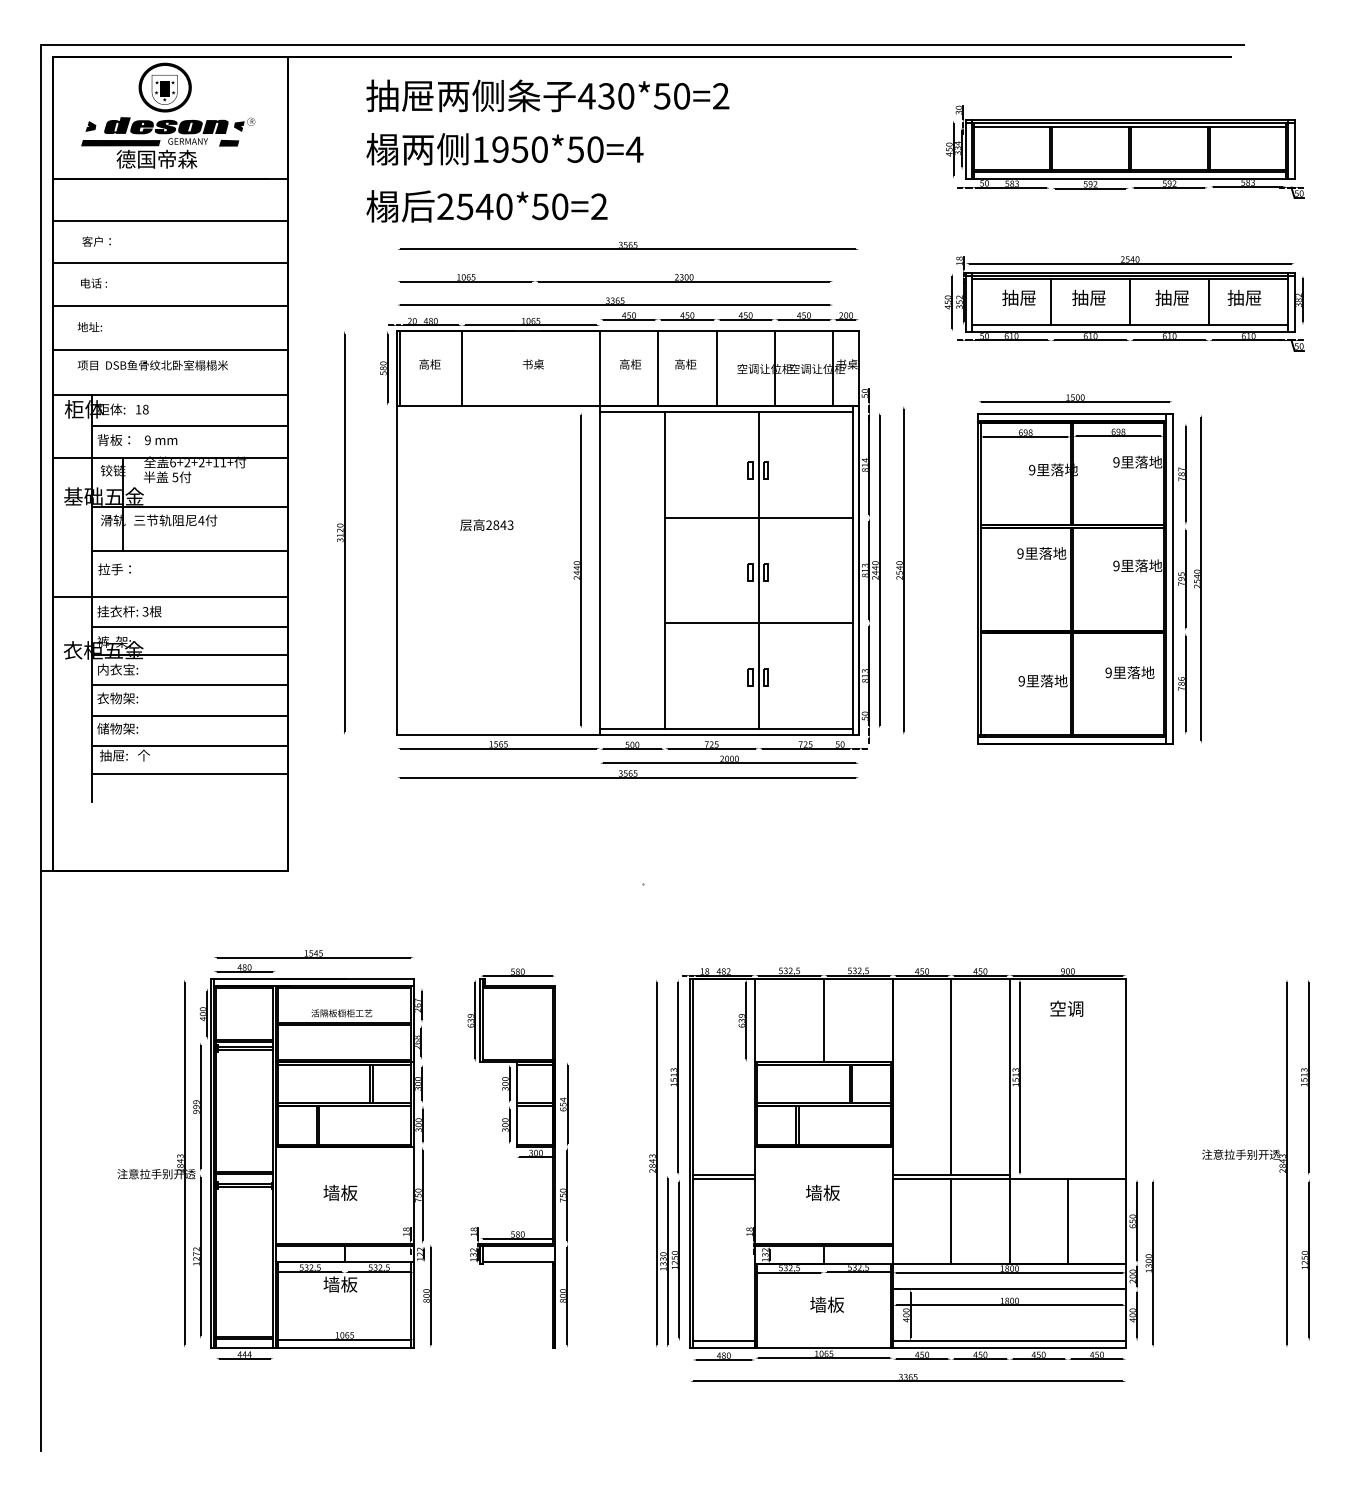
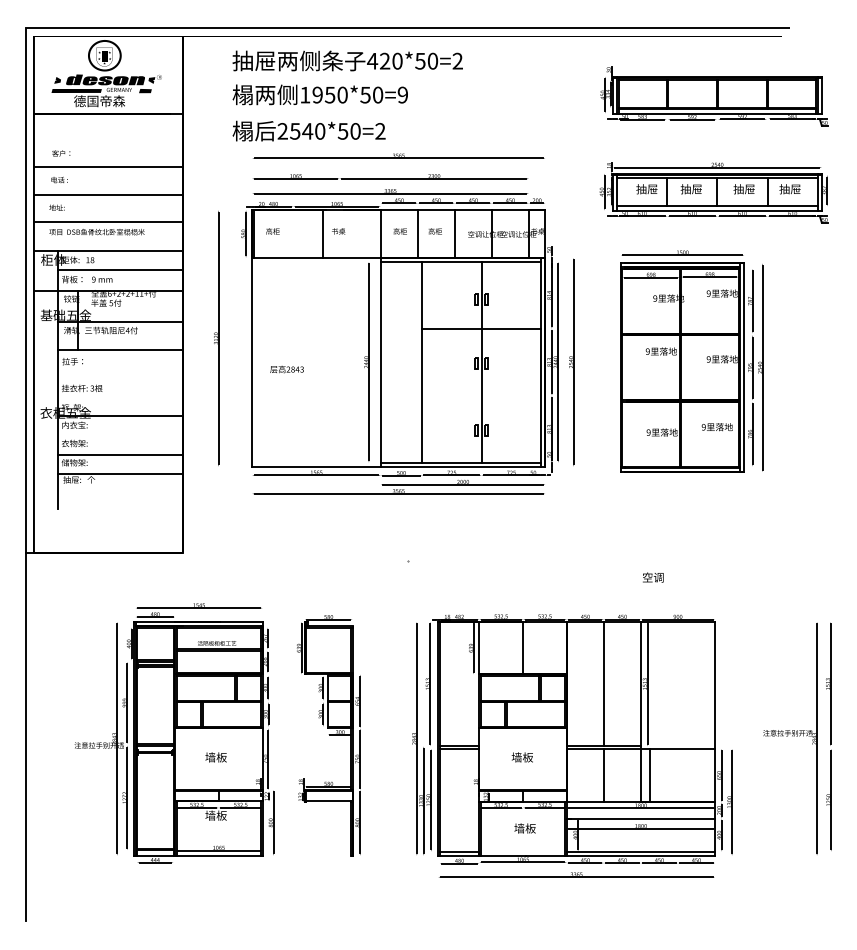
text: (605, 96) -> (384, 61), 430*50=2 -> 420*50=2
text: (634, 148) -> (402, 94), 1950*50=4 -> 1950*50=9
line: (170, 221) -> (108, 140), removed
line: (462, 367) -> (323, 233), moved
text: (485, 525) -> (286, 369), moved
line: (170, 597) -> (108, 379), removed
line: (758, 622) -> (481, 395), removed
line: (189, 625) -> (120, 397), removed
line: (189, 685) -> (120, 435), removed
line: (189, 773) -> (120, 491), removed
text: (1067, 1008) -> (653, 577), moved
line: (1067, 1221) -> (649, 775), moved

